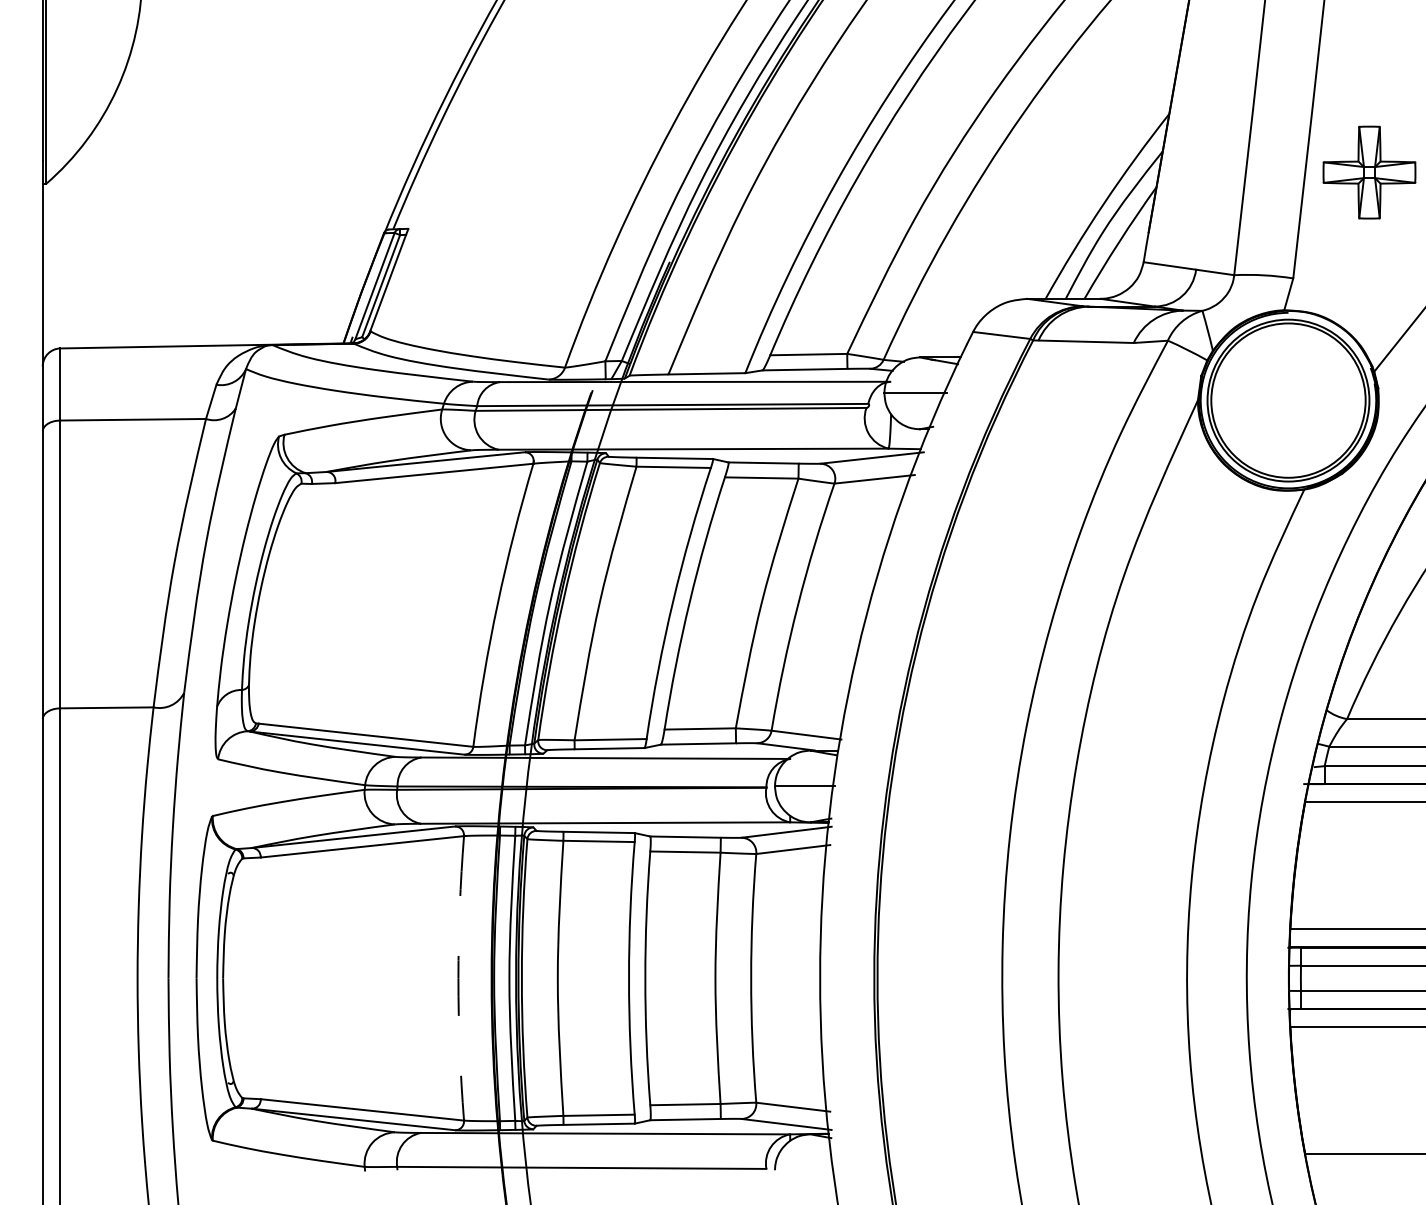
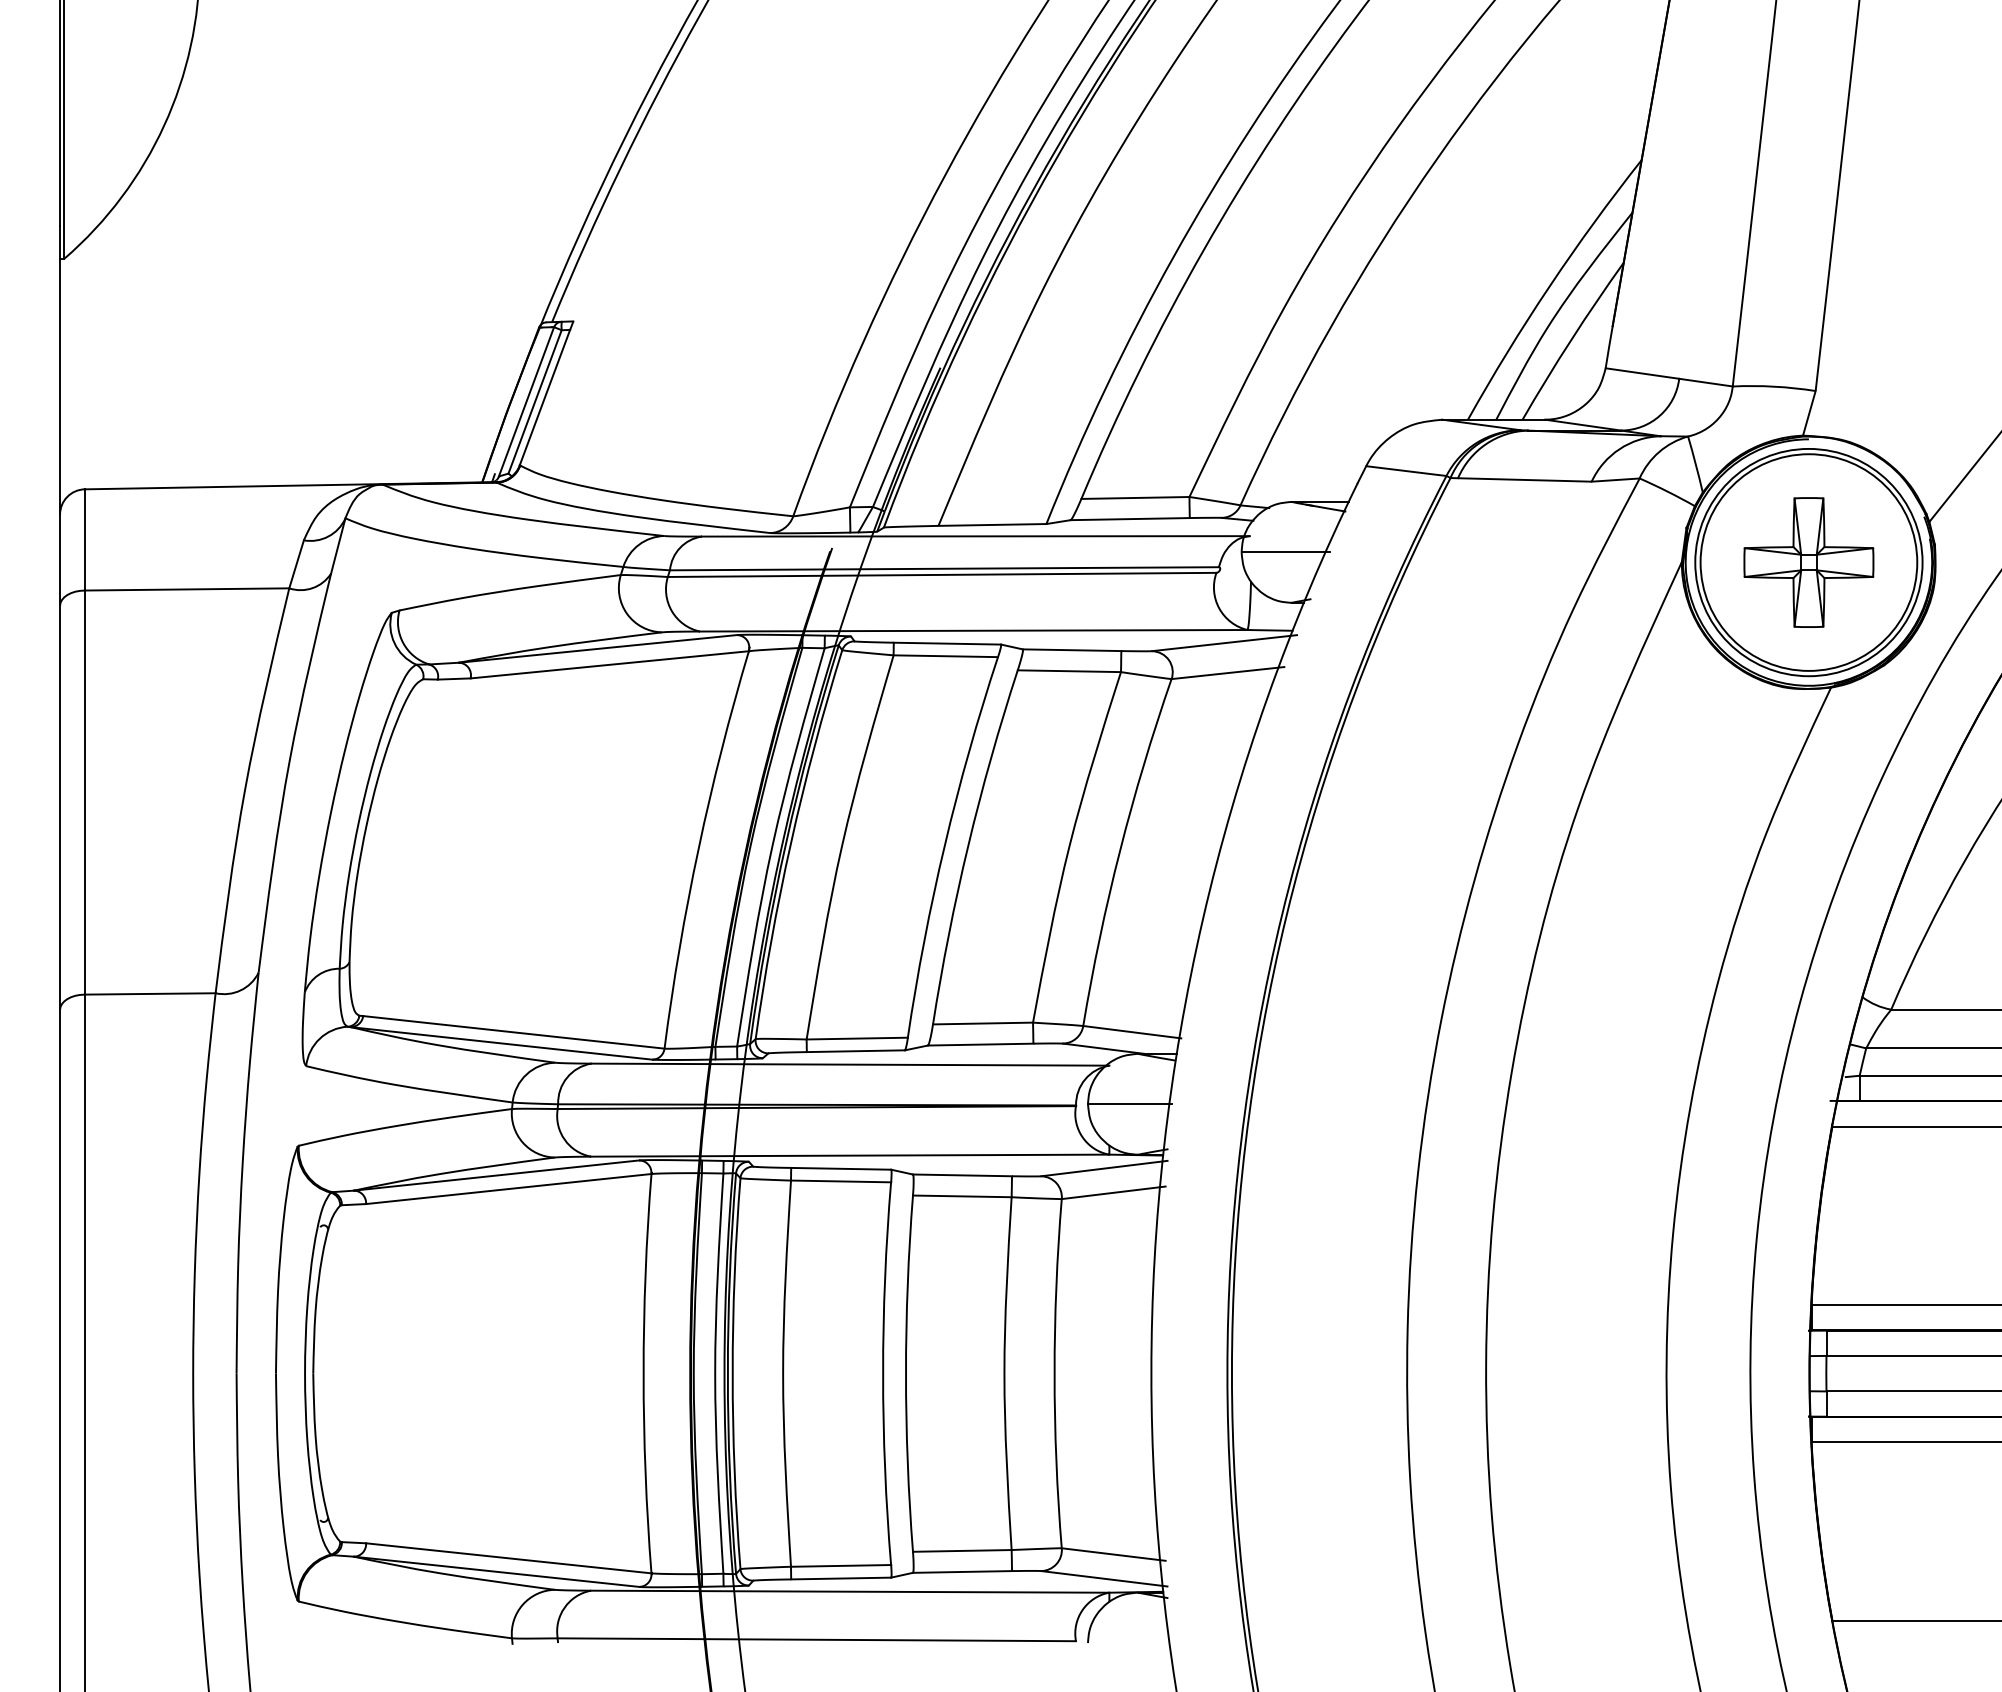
part: (1369, 172) -> (1808, 562), moved
arc: (458, 978) -> (643, 1373), dashed -> solid

